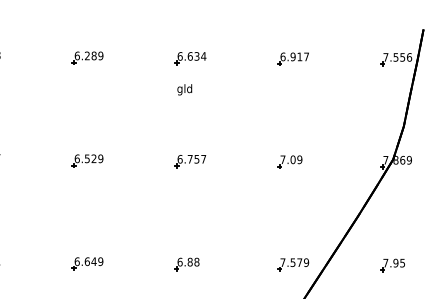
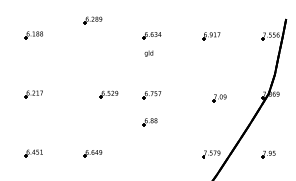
part: (86, 58) -> (92, 20), moved
part: (86, 160) -> (108, 94), moved
part: (290, 162) -> (219, 98), moved
part: (185, 265) -> (149, 122), moved

